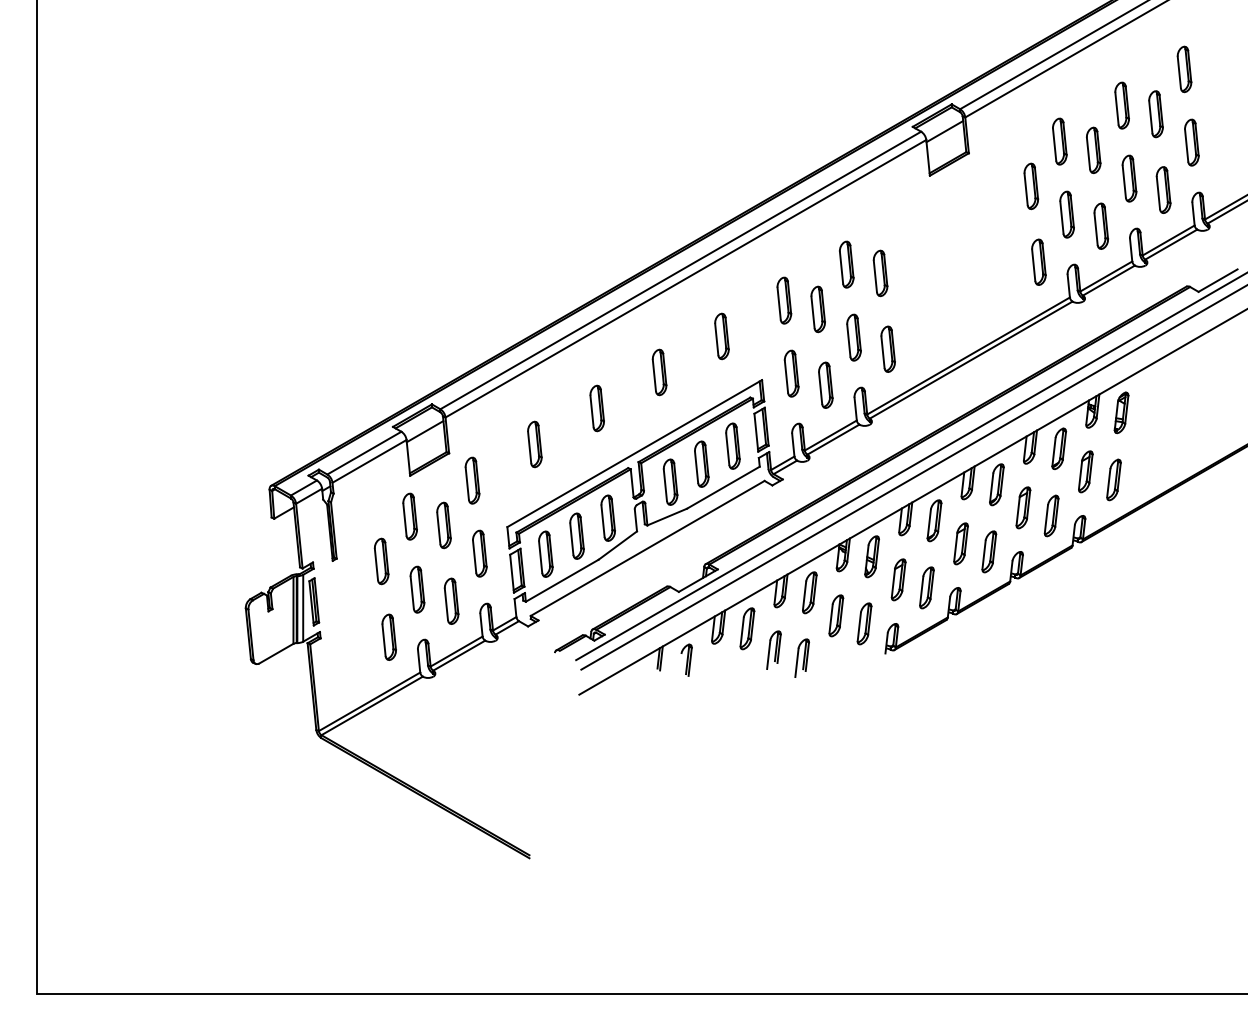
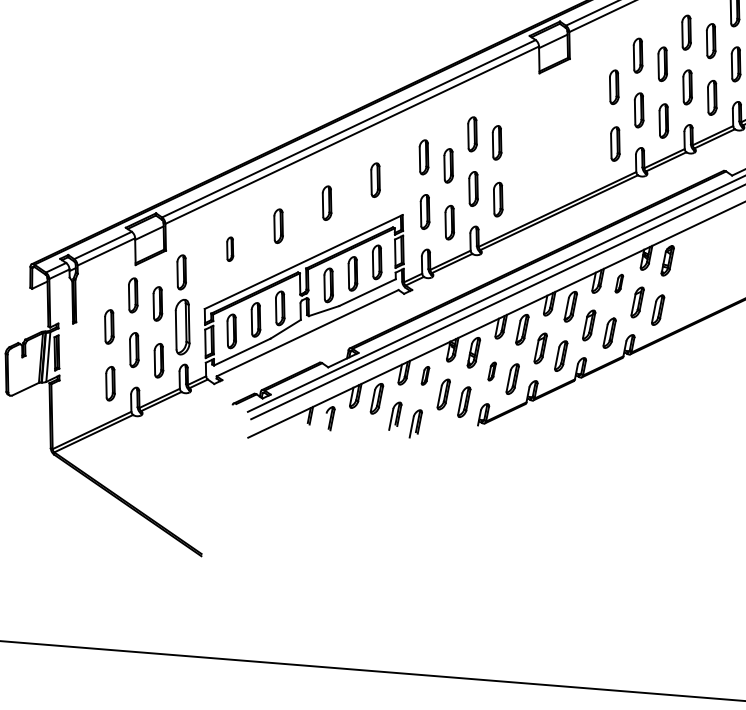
part: (534, 444) -> (229, 249), size x0.7
part: (1059, 448) -> (619, 283), size x0.6
part: (479, 553) -> (182, 326), size x1.6
part: (898, 579) -> (492, 371), size x0.6
part: (809, 592) -> (425, 375), size x0.6

